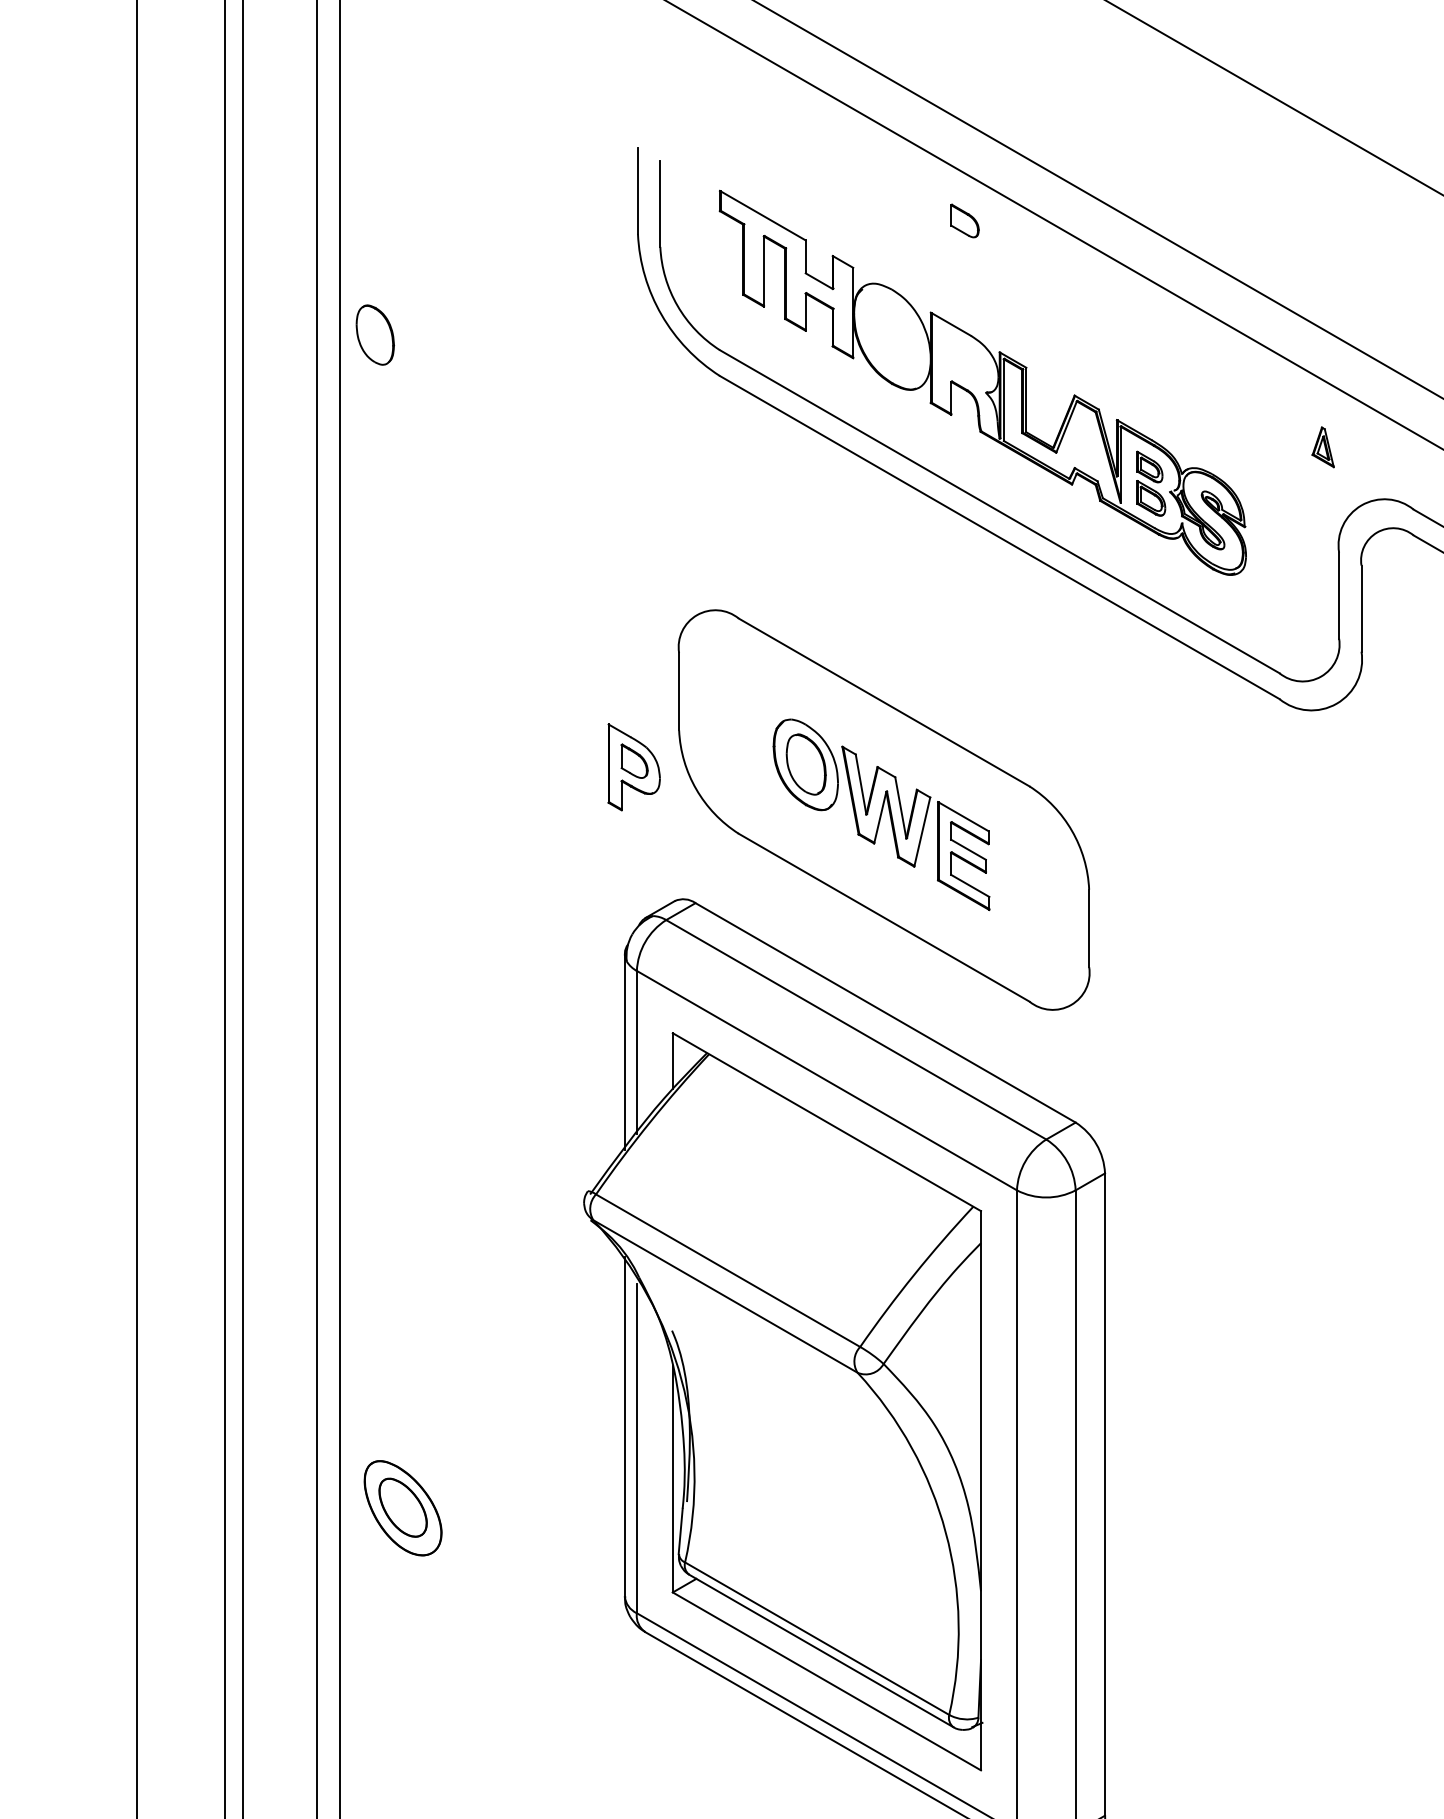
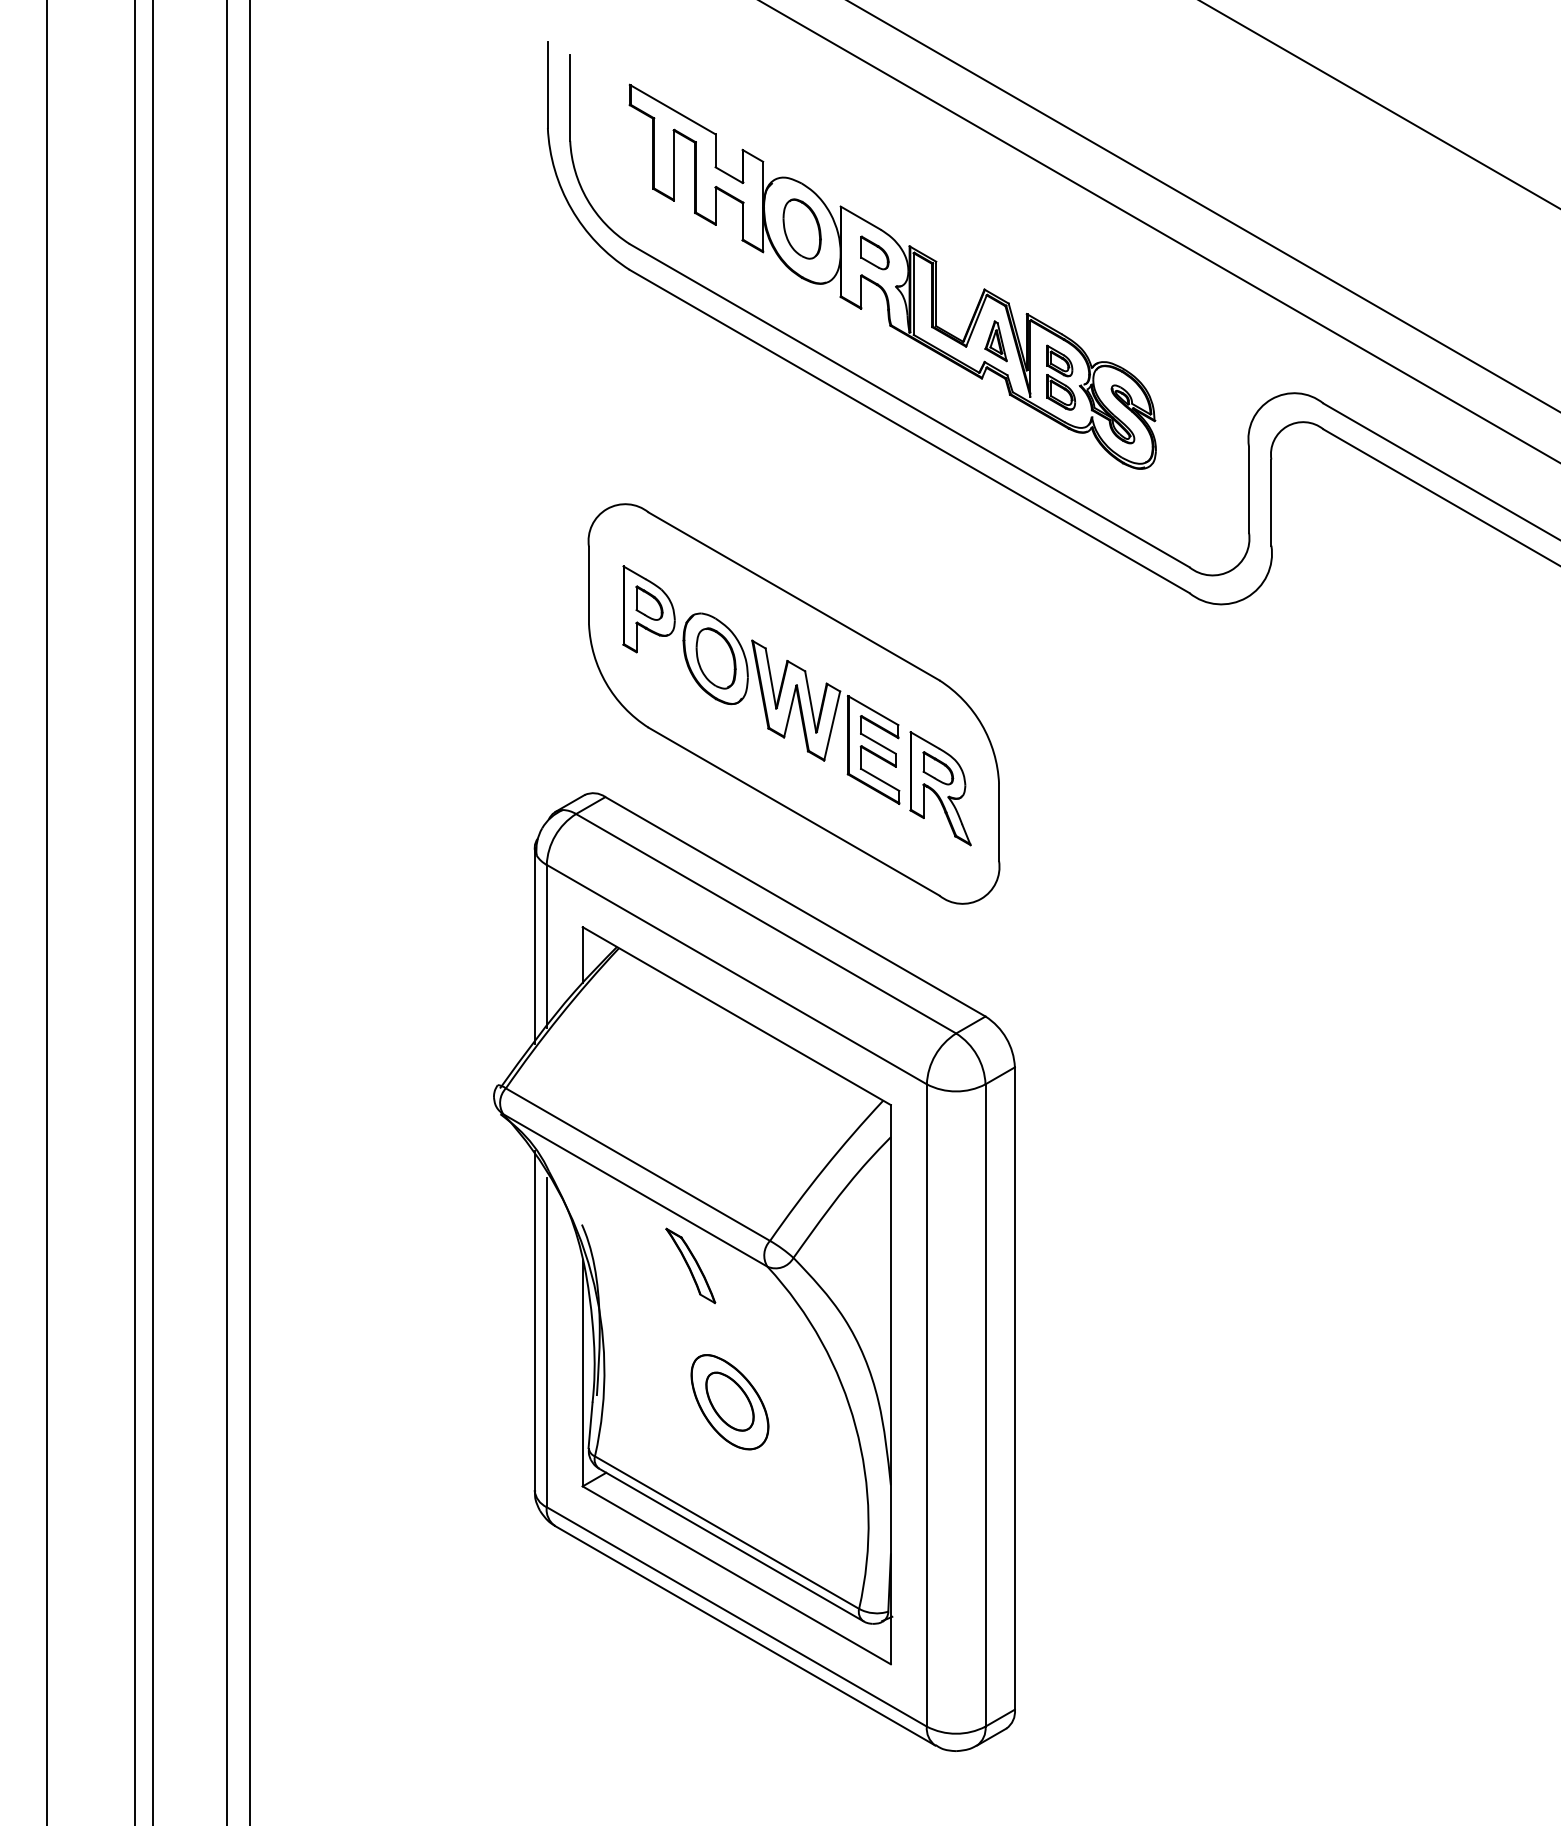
part: (964, 220) -> (874, 252), moved
part: (374, 334) -> (801, 228), moved
part: (1322, 447) -> (995, 341), moved
part: (633, 767) -> (648, 609), moved
part: (1030, 894) -> (940, 788), added
part: (780, 1371) -> (690, 1265), added
part: (402, 1508) -> (729, 1402), moved

